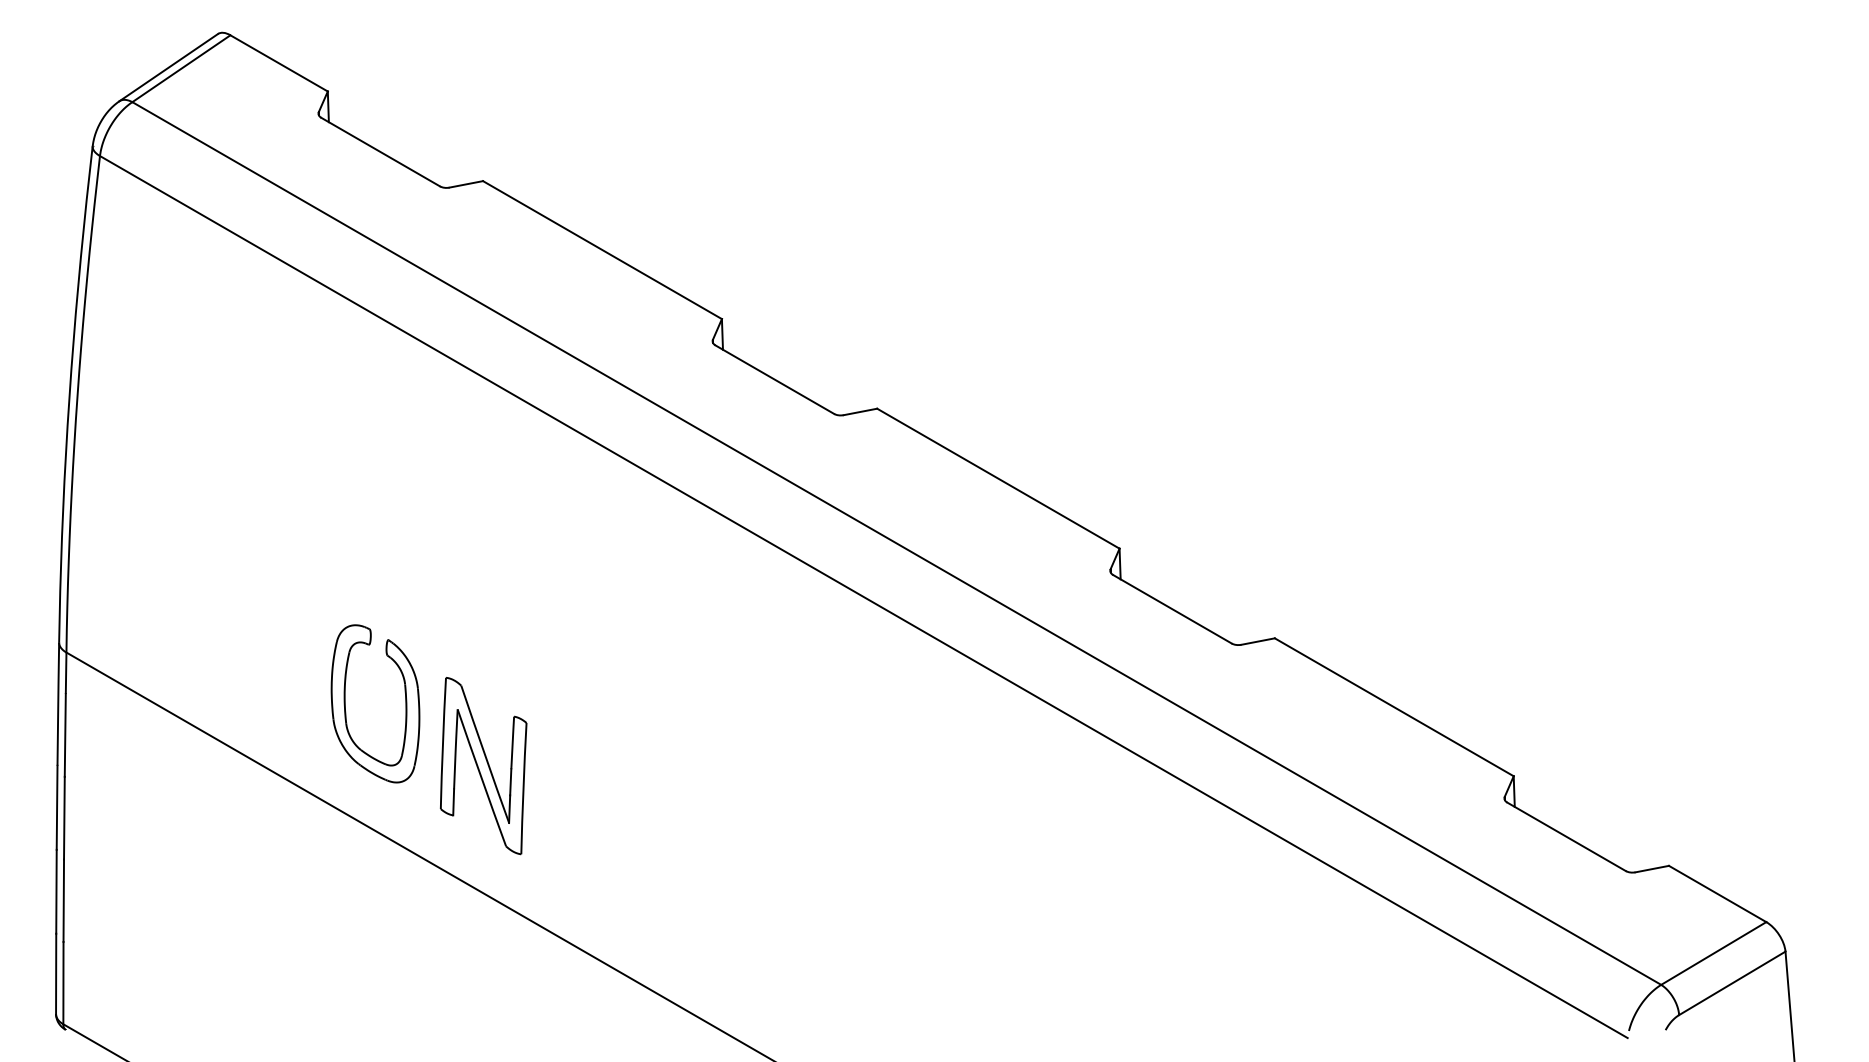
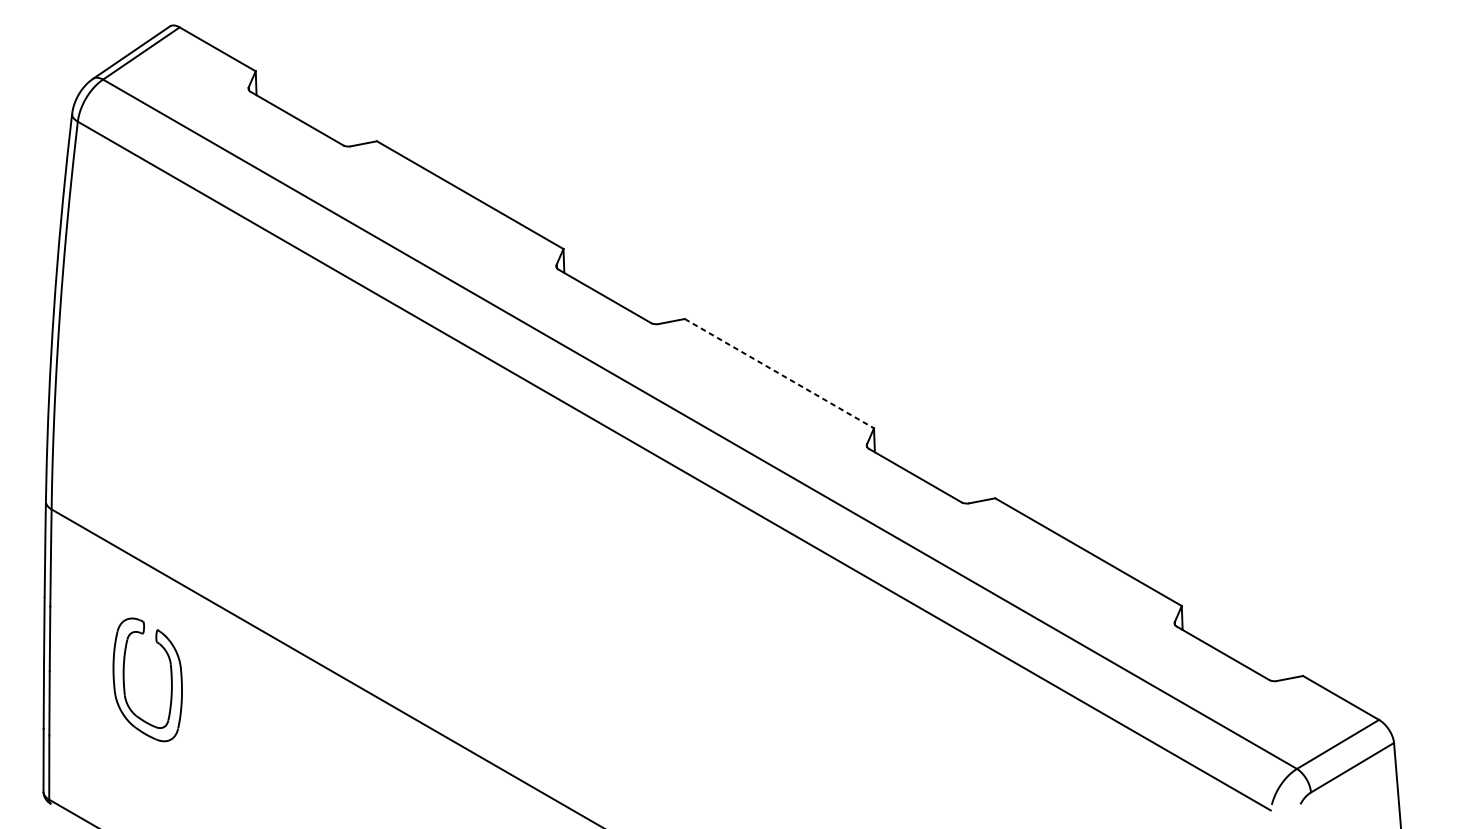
line: (998, 478) -> (779, 373), solid -> dashed
part: (345, 703) -> (124, 679), moved
part: (483, 766) -> (377, 598), removed

